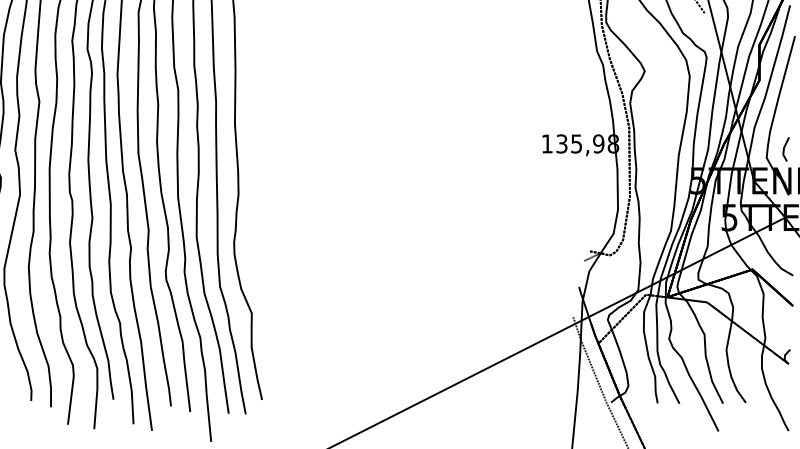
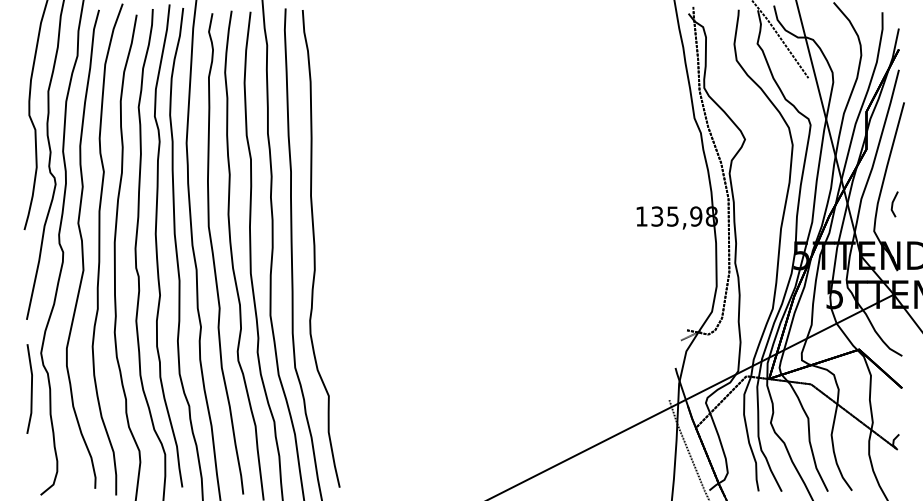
line: (784, 149) -> (893, 204), moved

